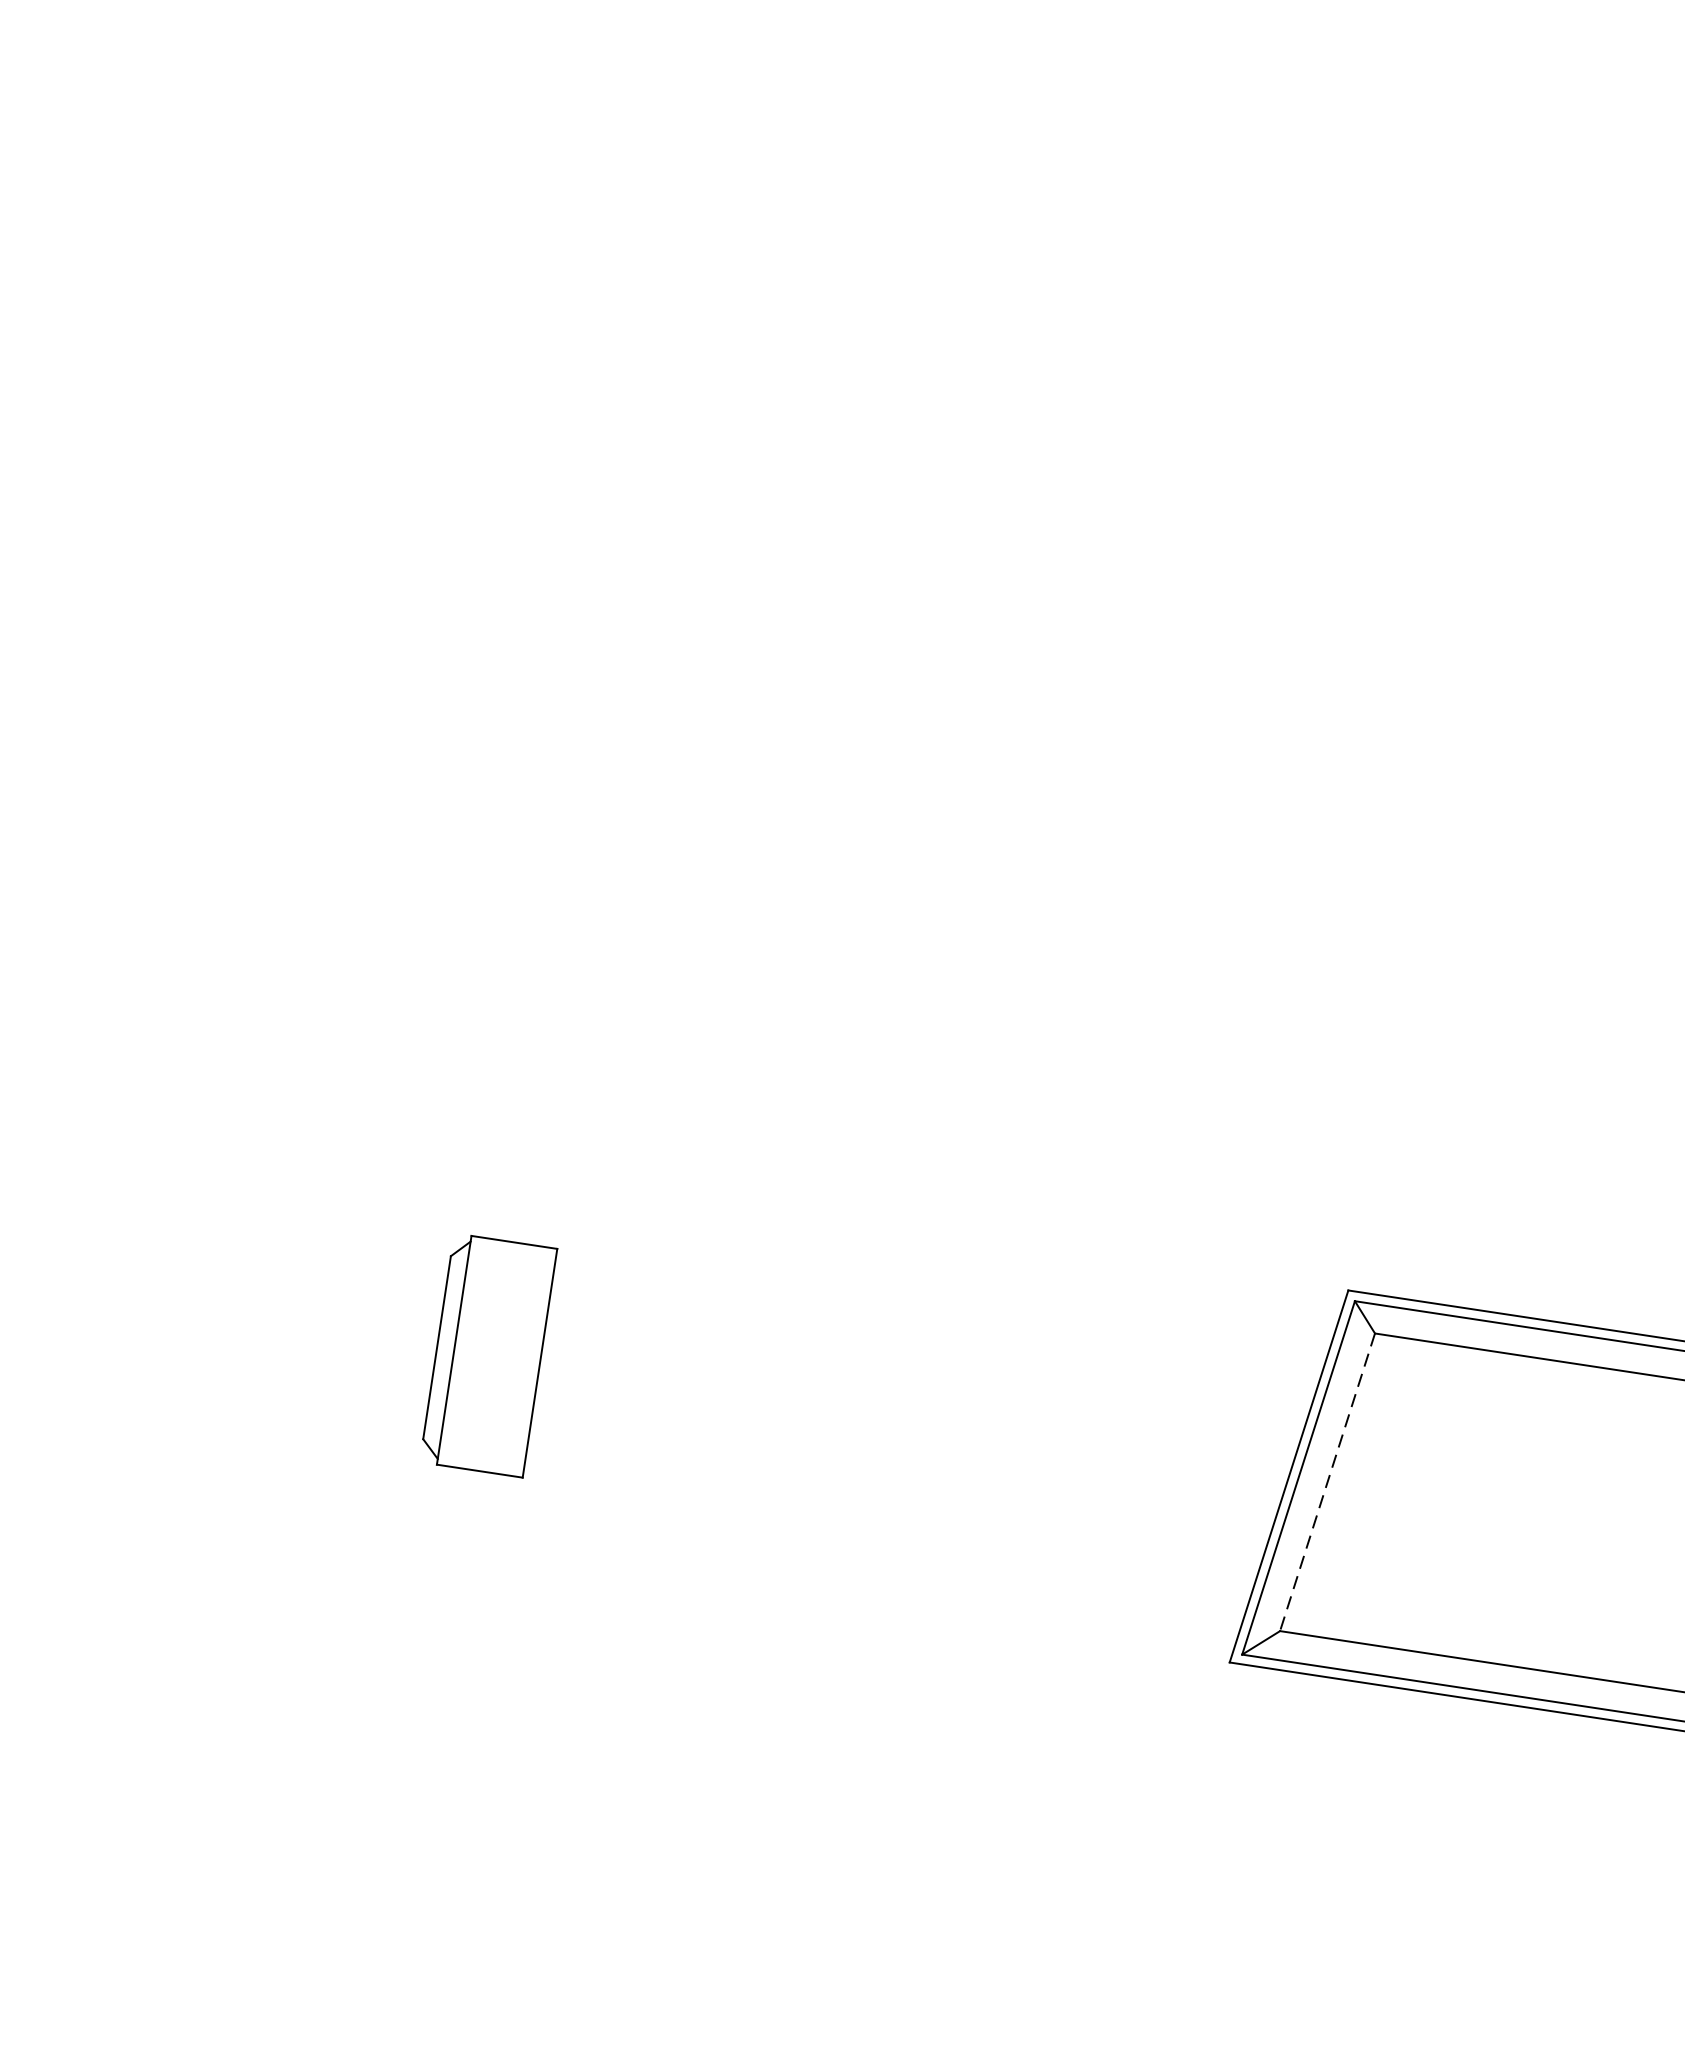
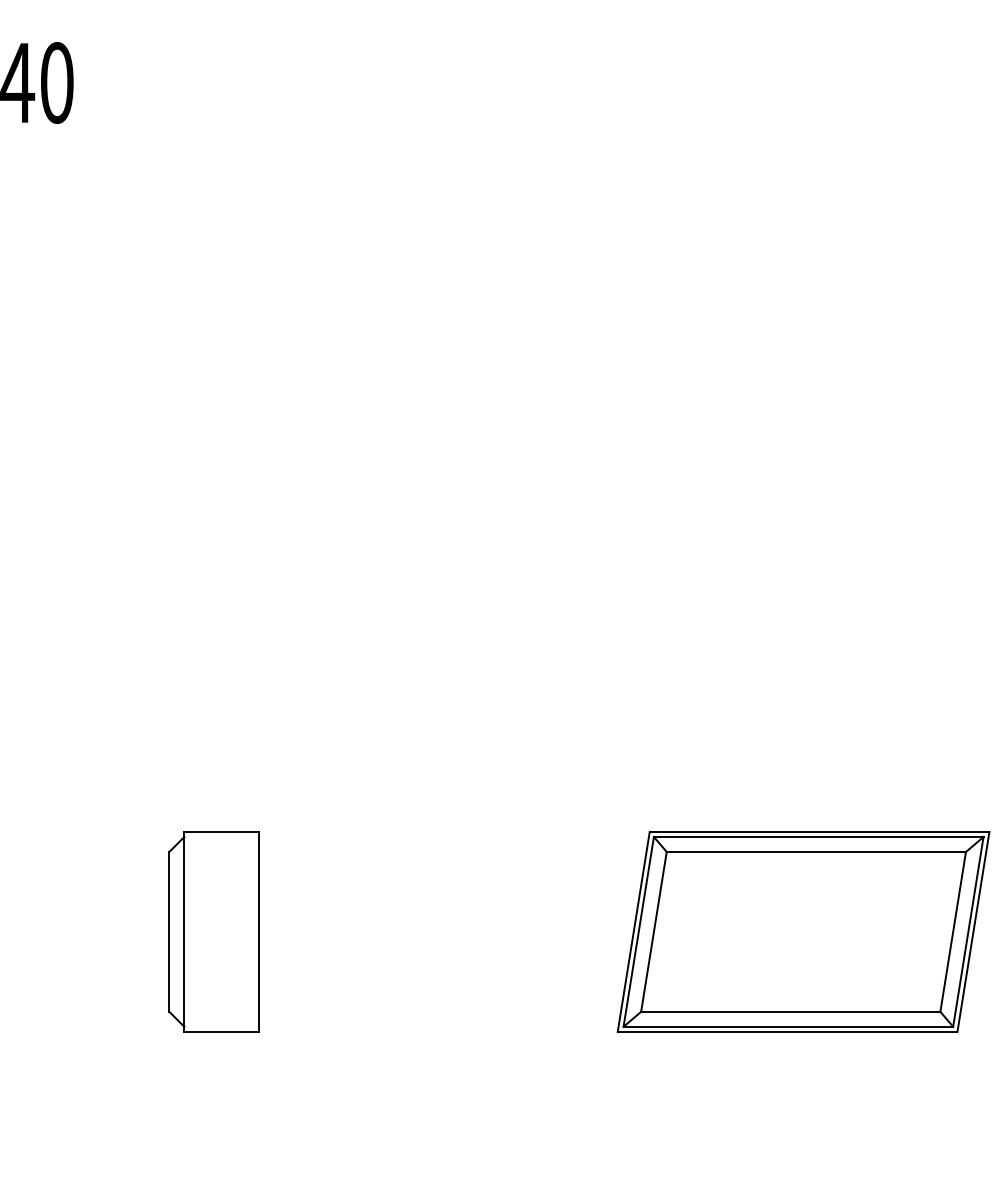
part: (487, 1354) -> (213, 931), size x1.67
line: (1326, 1481) -> (653, 931), dashed -> solid

